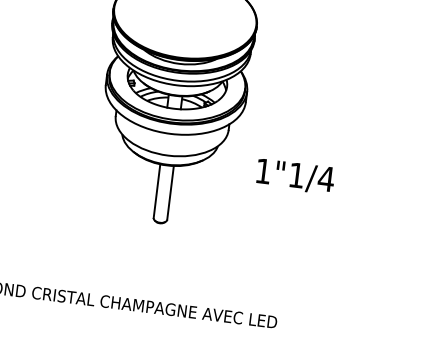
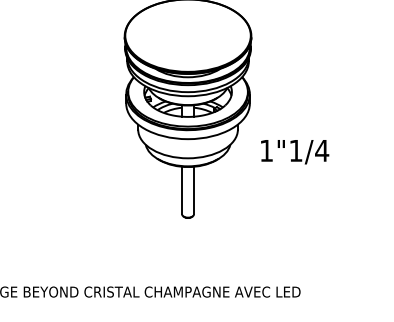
text: (295, 177) -> (295, 152), moved

